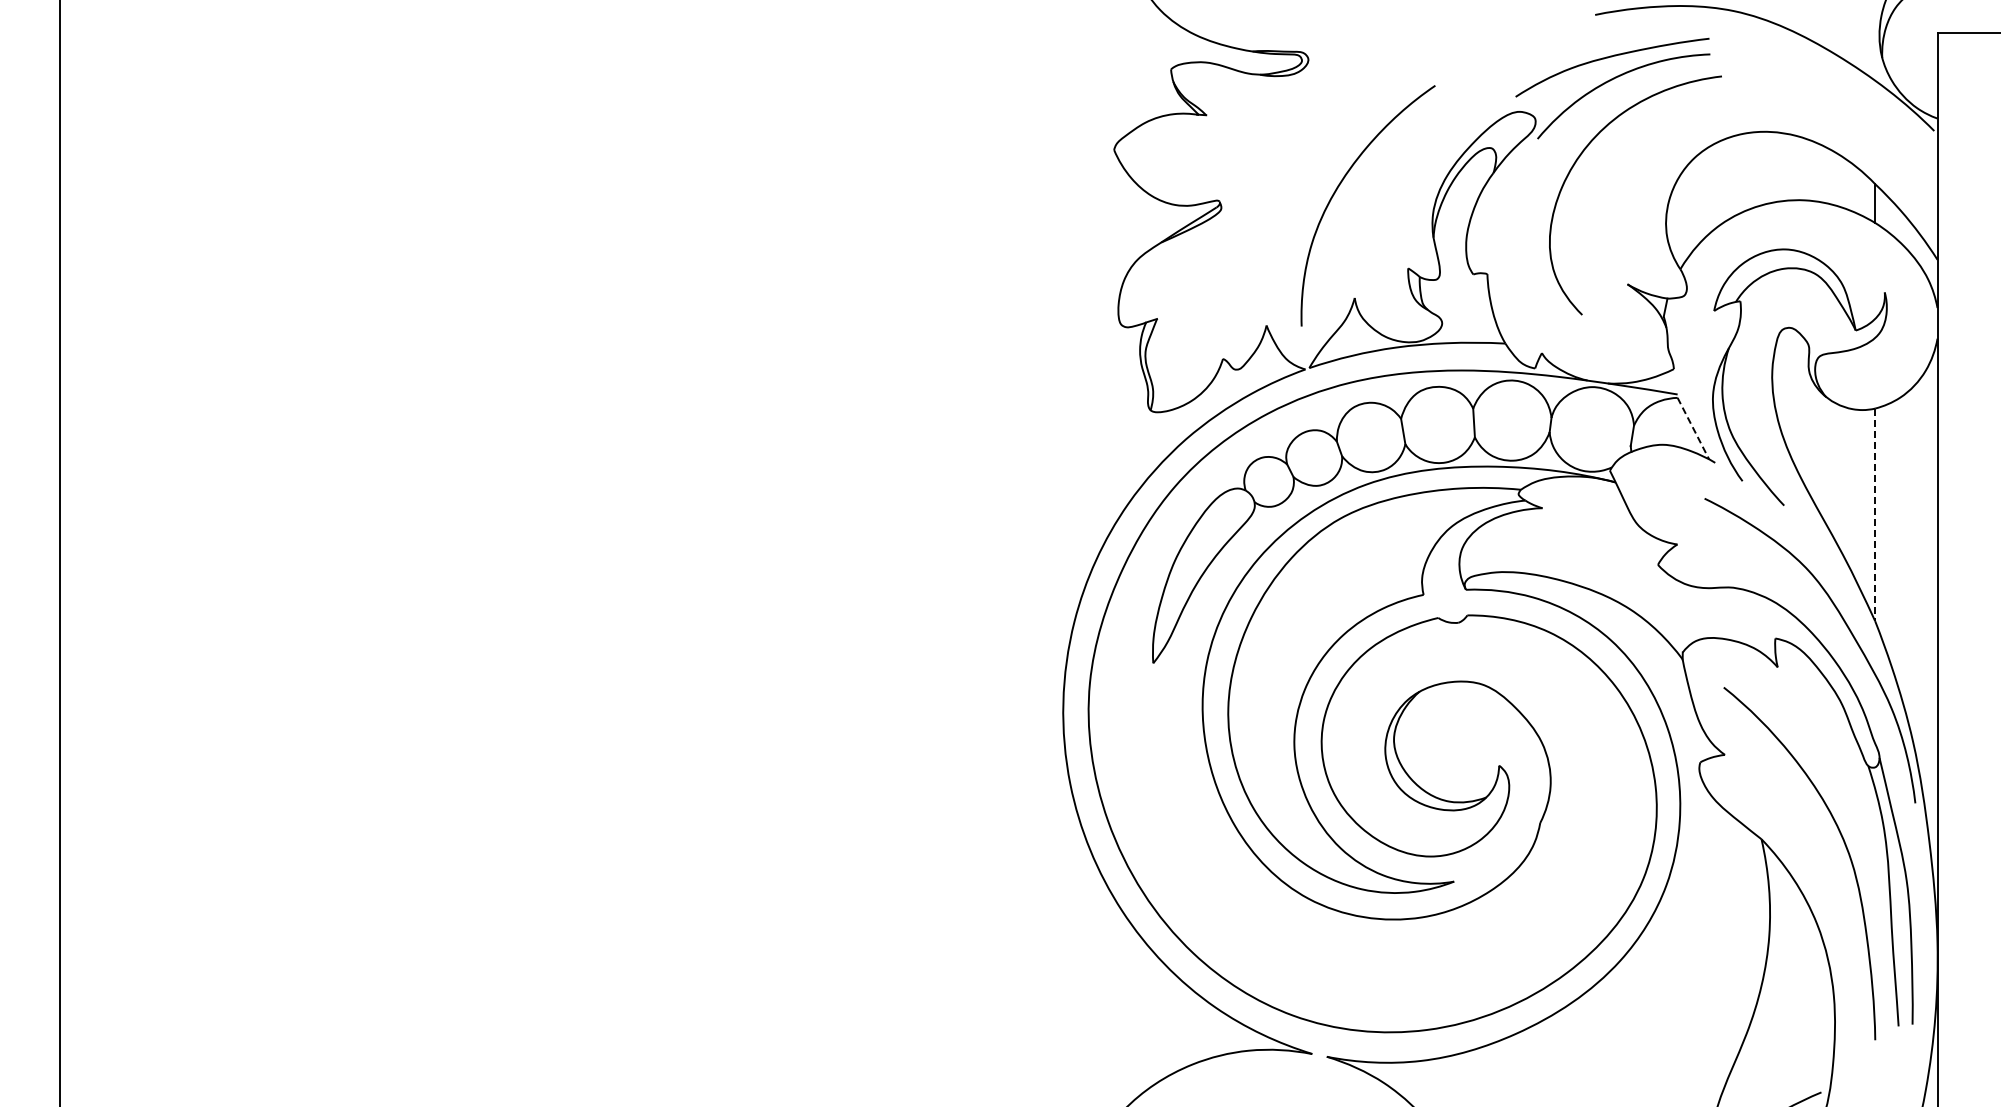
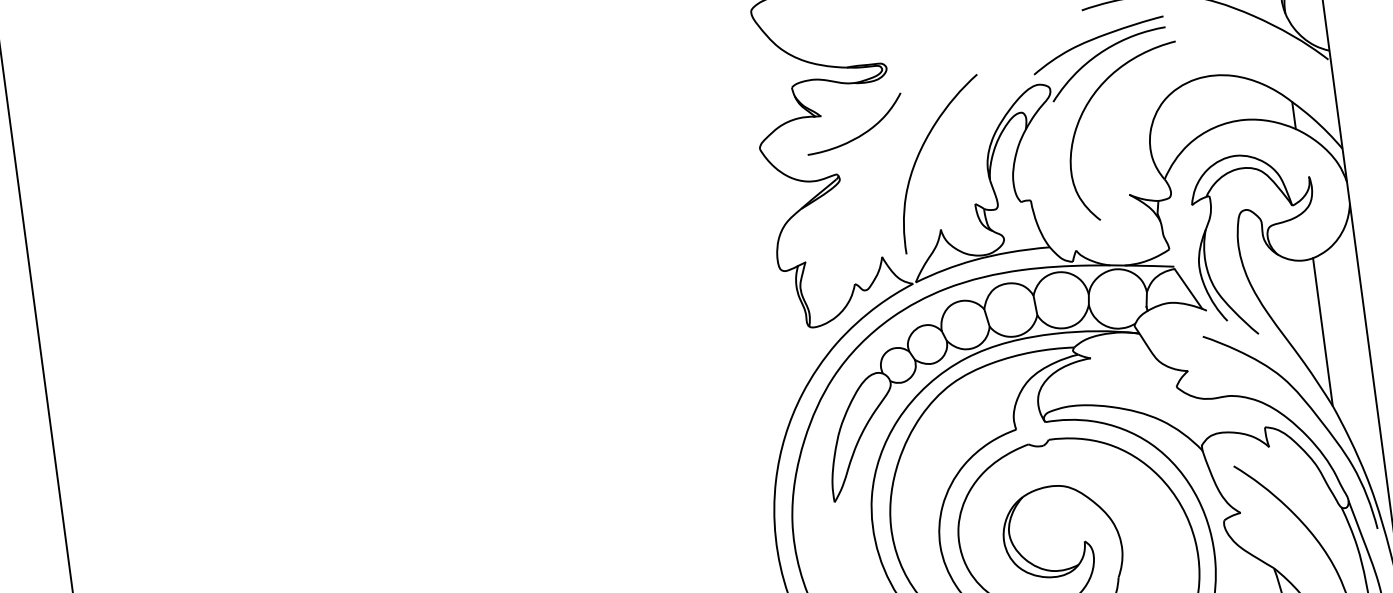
curve: (1260, 148) -> (861, 134), added
line: (1693, 428) -> (1188, 288), dashed -> solid
line: (1875, 515) -> (1323, 332), dashed -> solid

